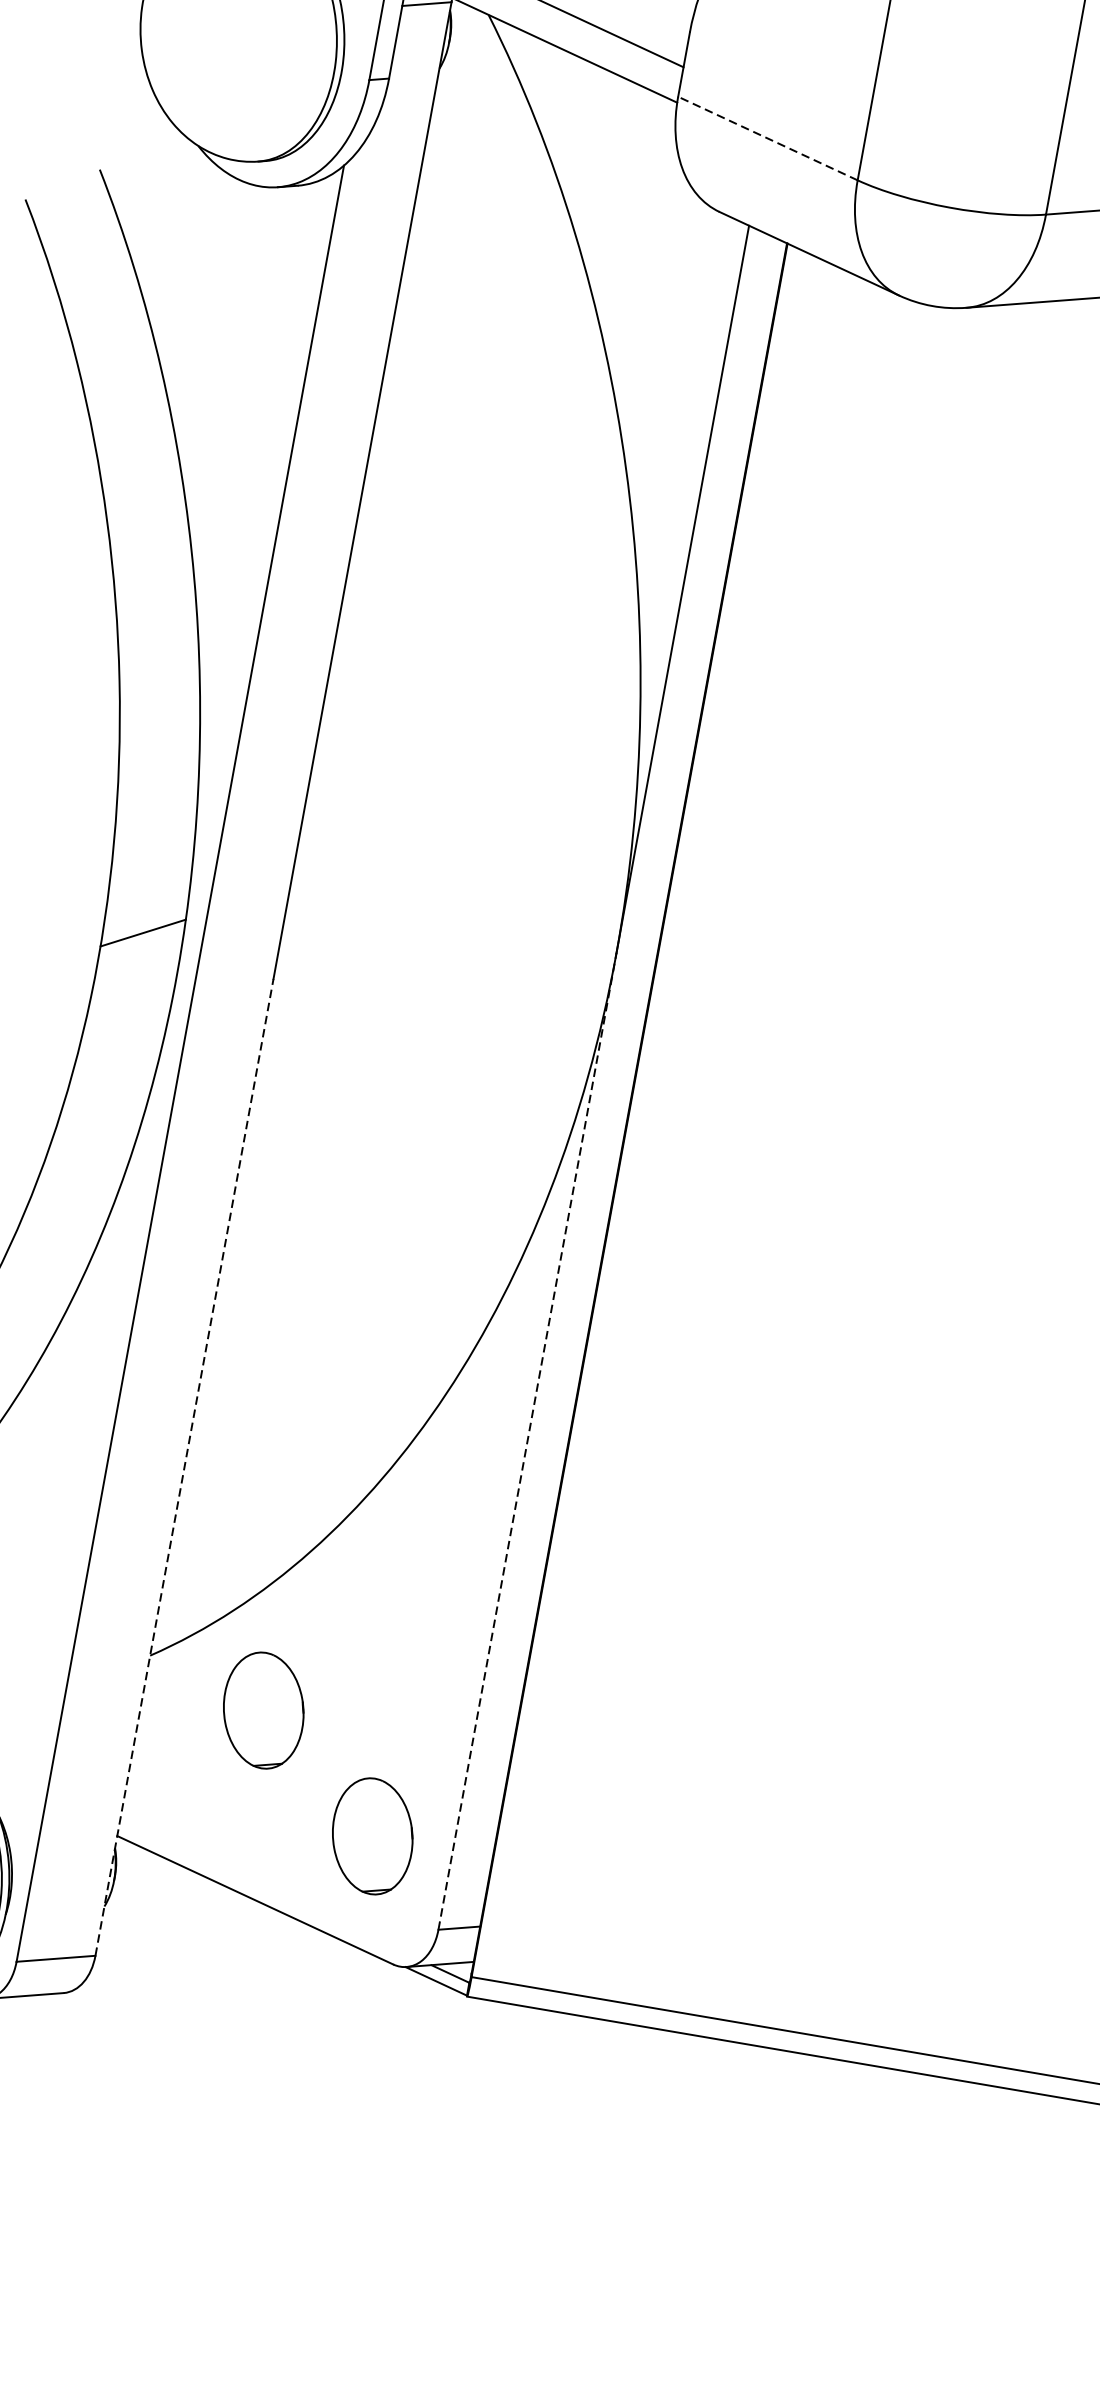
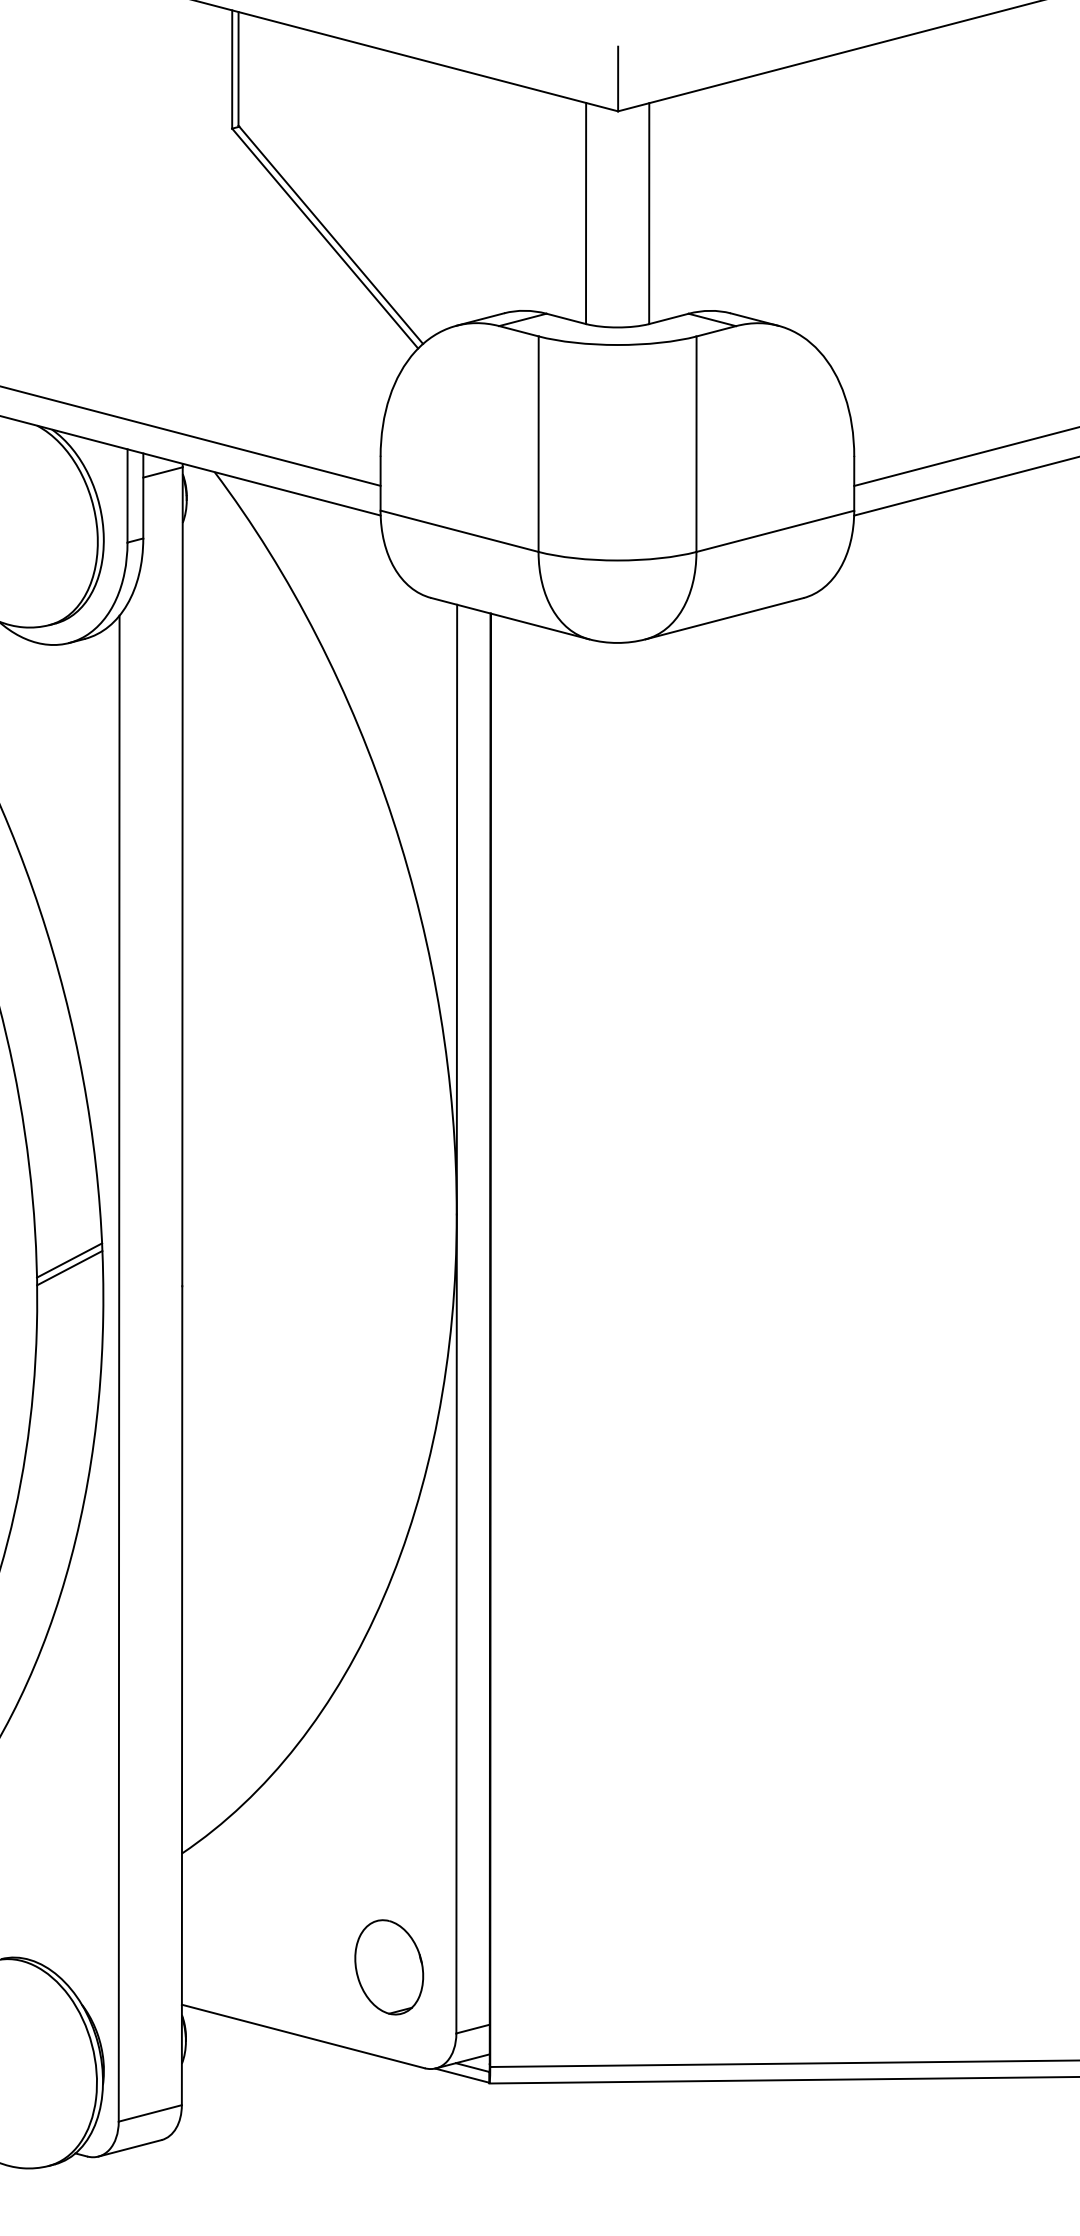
line: (767, 138) -> (459, 531), dashed -> solid
line: (144, 923) -> (69, 1260), added
line: (527, 1440) -> (456, 1623), dashed -> solid
line: (185, 1467) -> (182, 1695), dashed -> solid
part: (263, 1710) -> (282, 1881), removed

